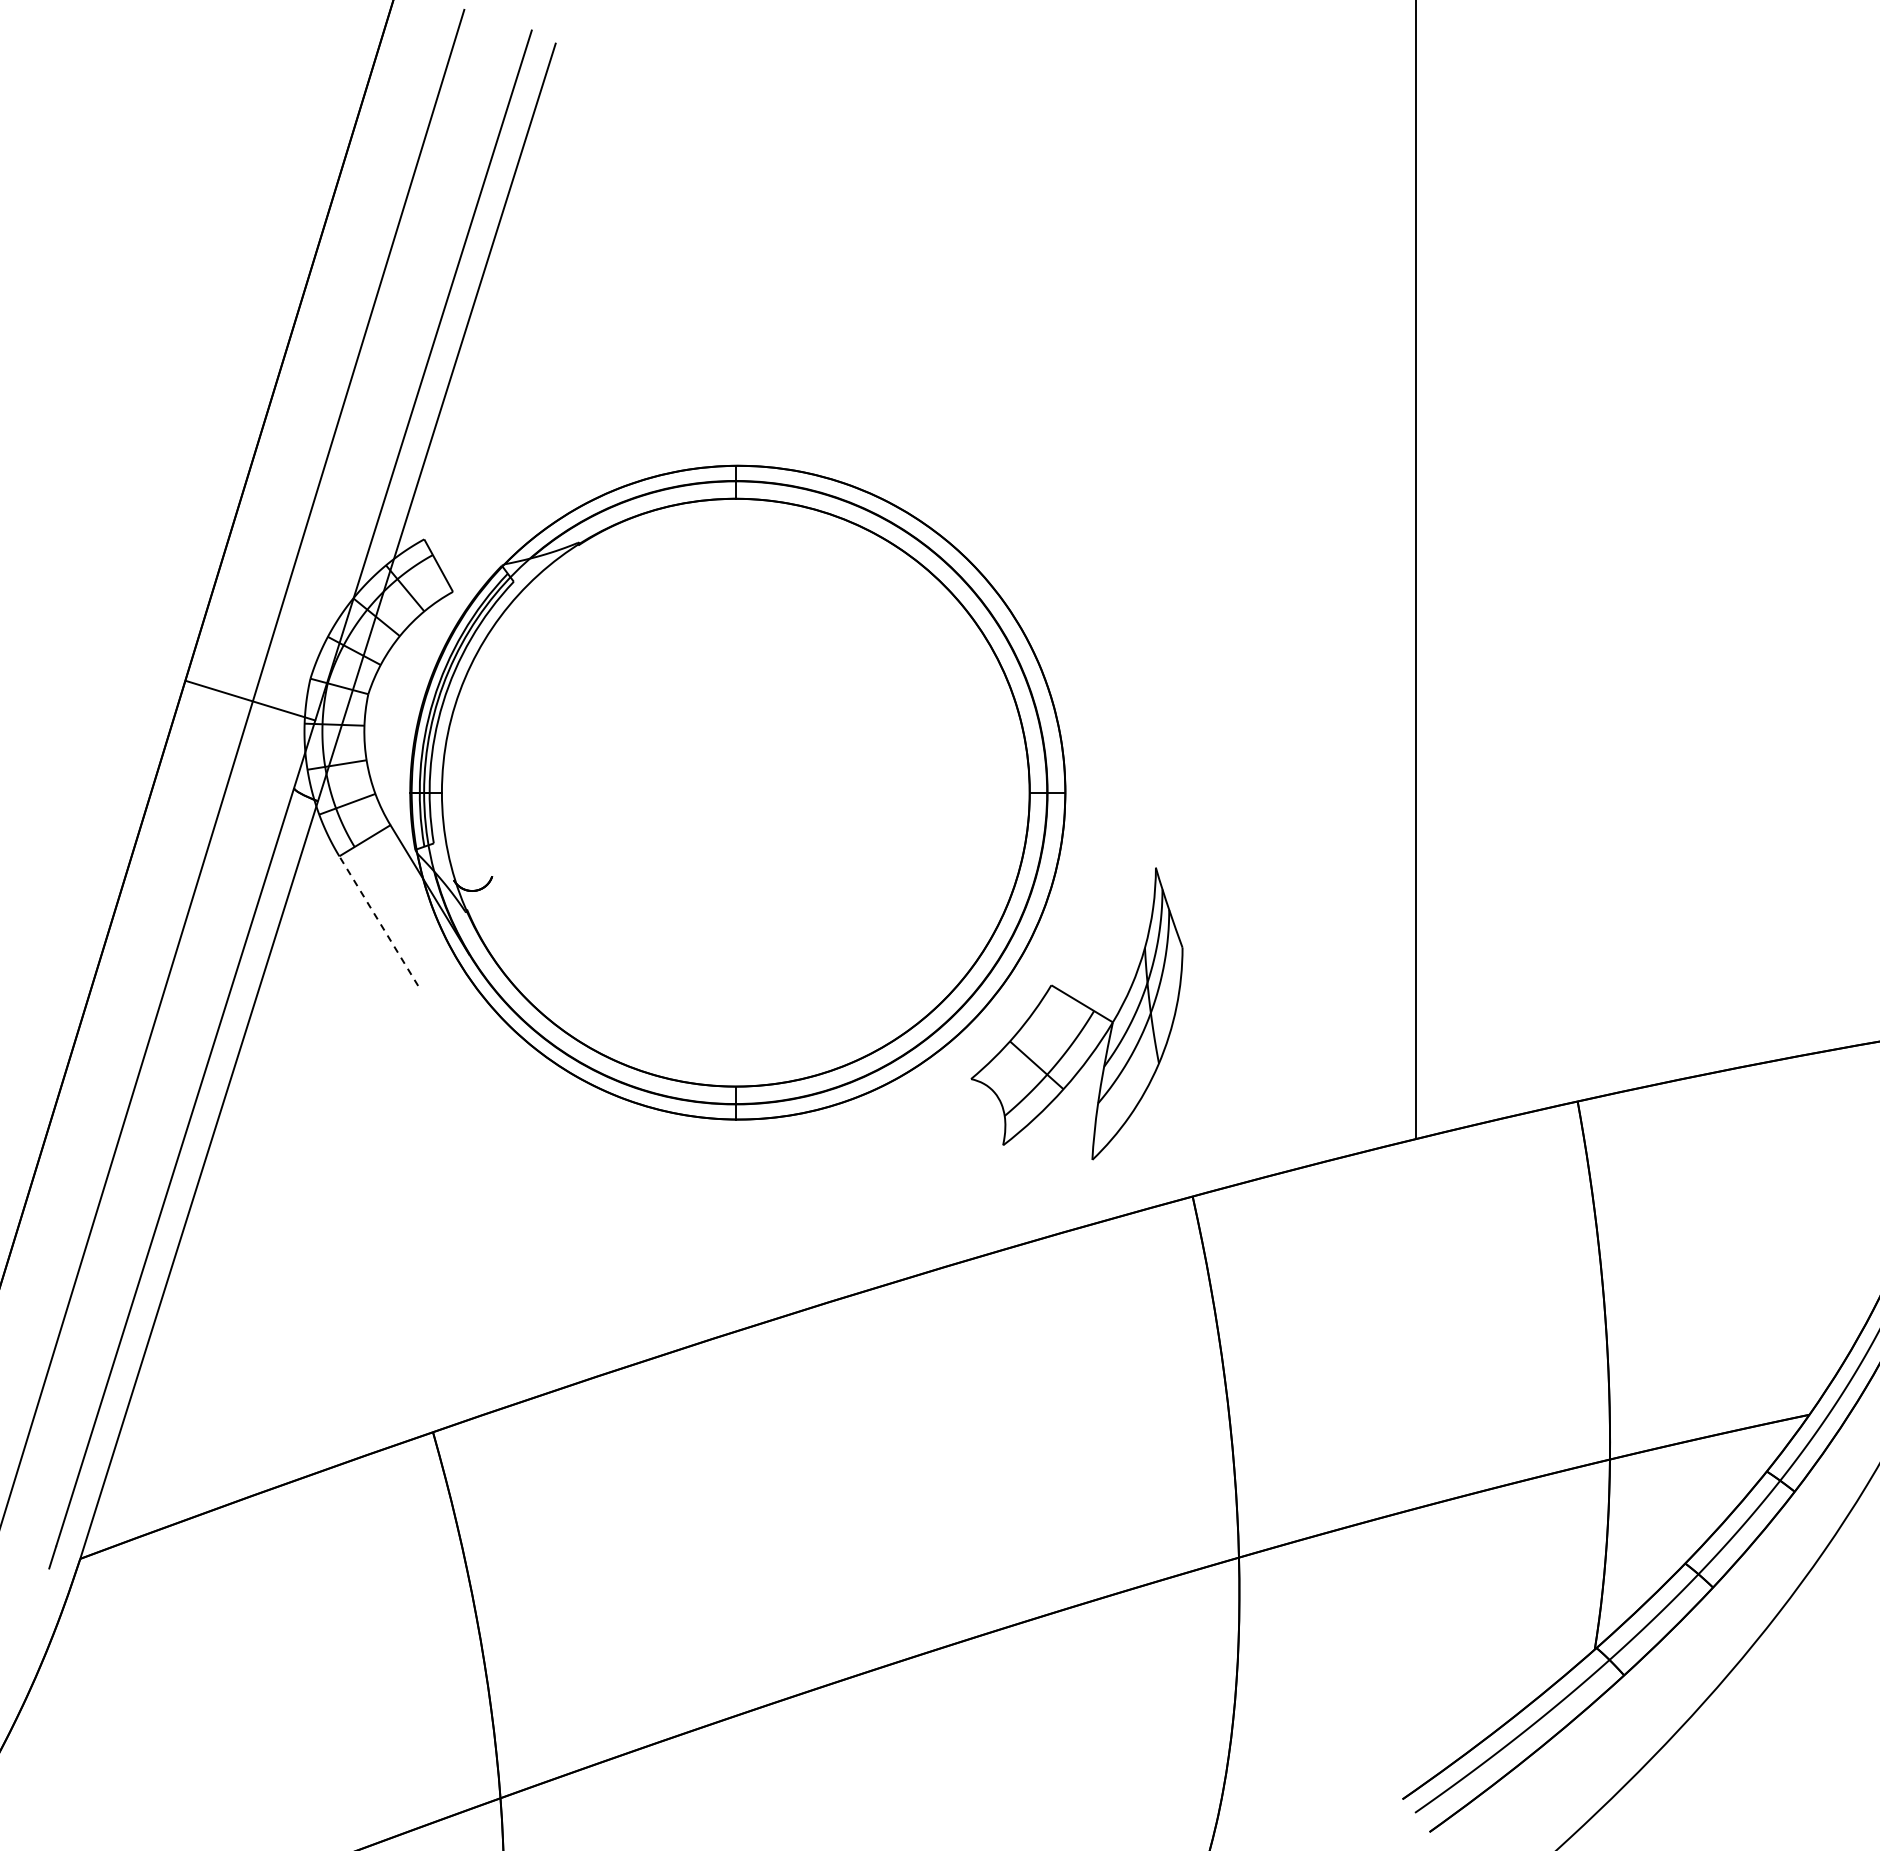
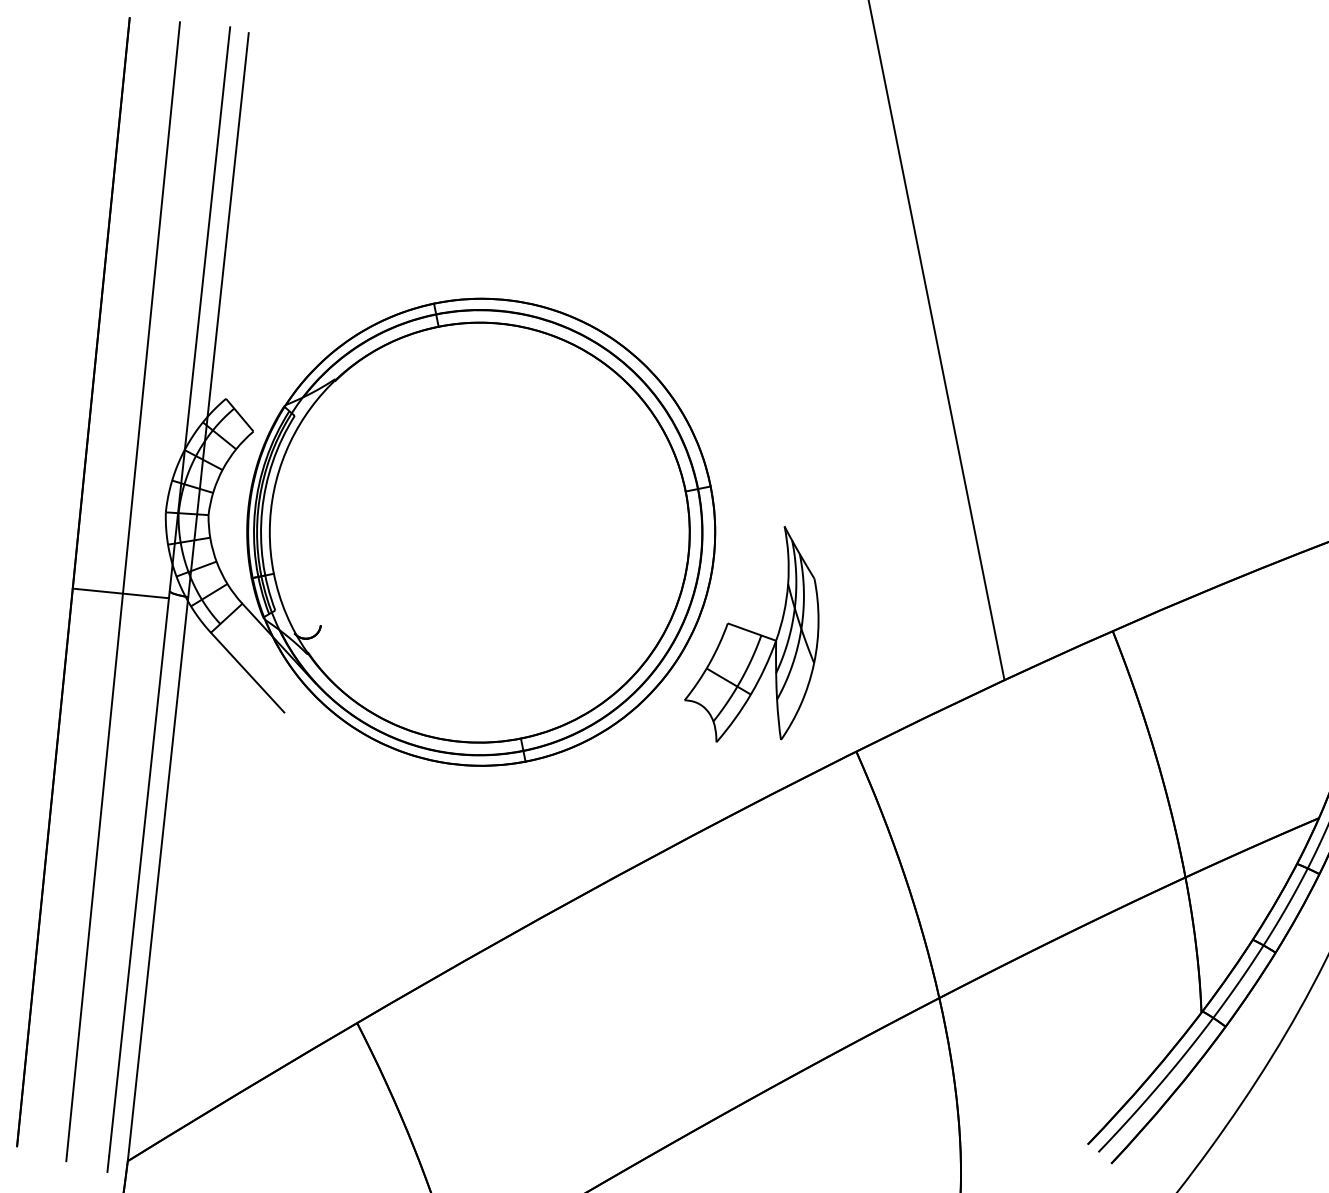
line: (250, 700) -> (120, 593), moved
line: (378, 921) -> (247, 672), dashed -> solid

